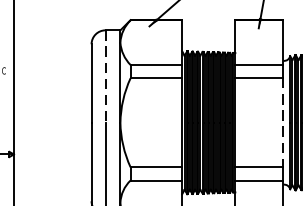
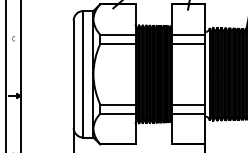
line: (105, 76) -> (83, 42), dashed -> solid
line: (282, 123) -> (204, 74), dashed -> solid

